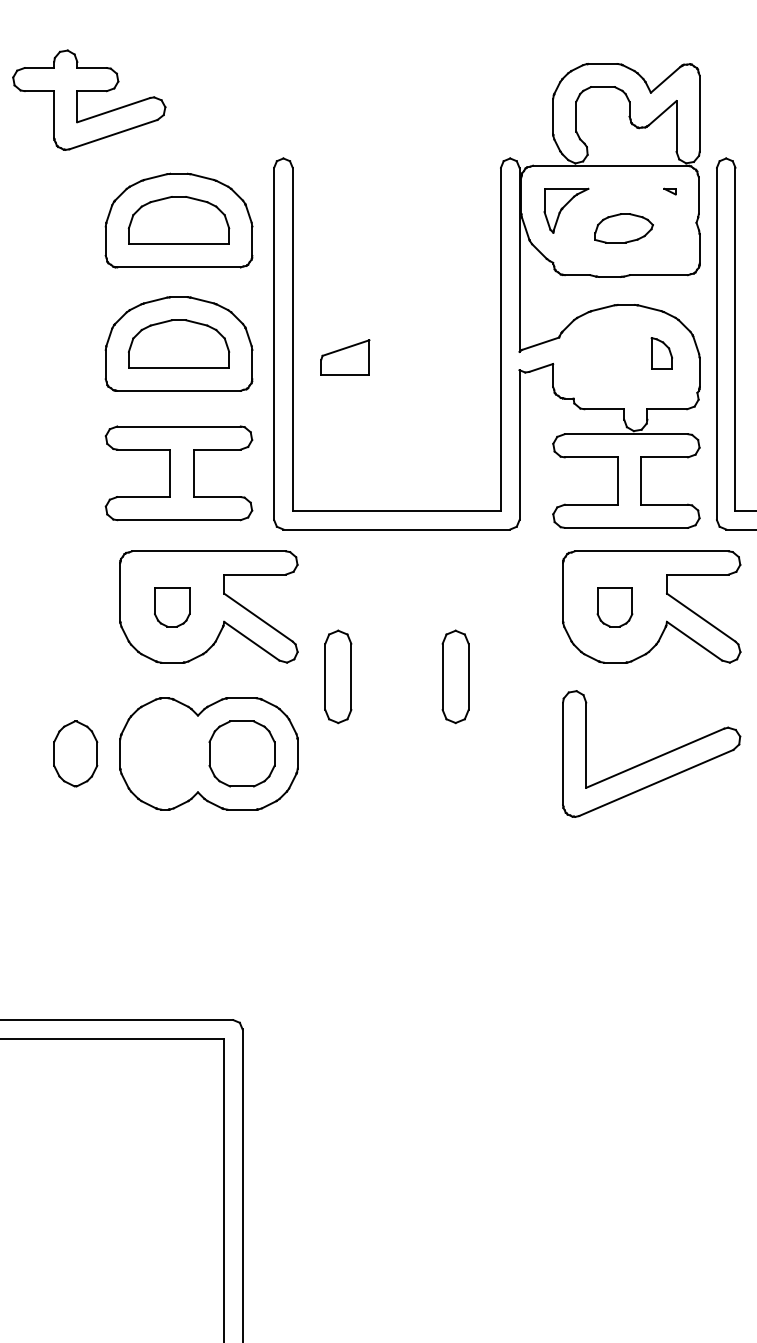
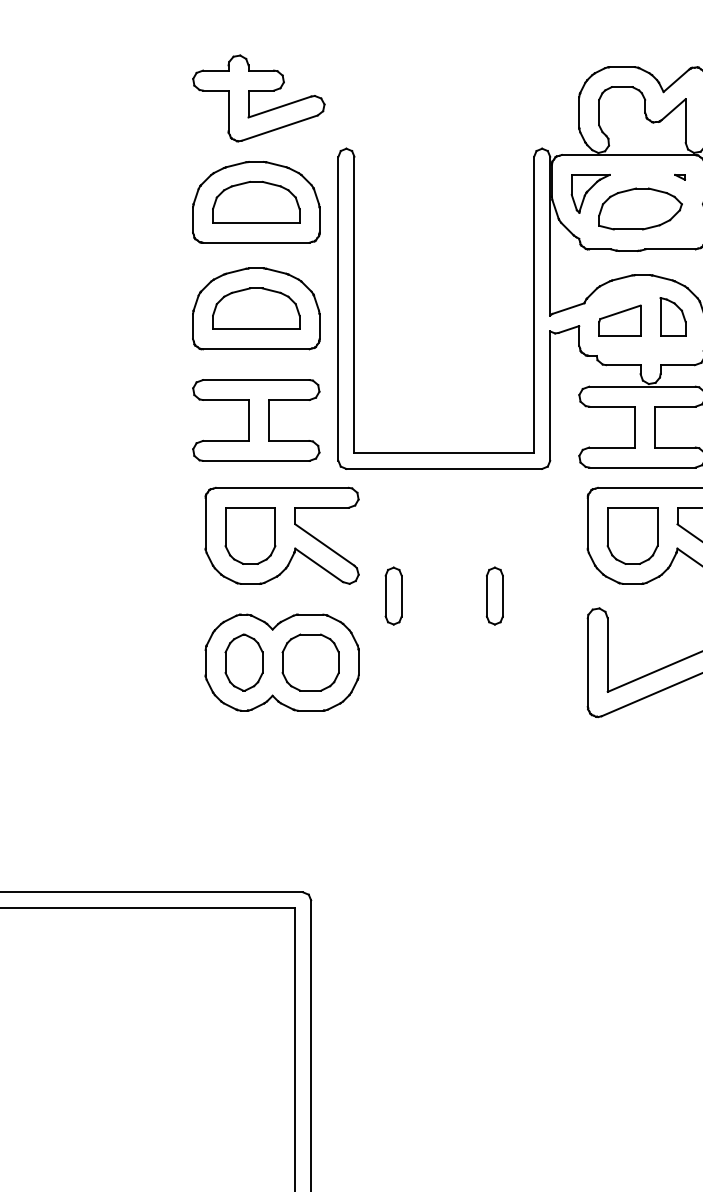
part: (88, 92) -> (258, 91), moved
part: (624, 227) -> (640, 208), size x1.67
part: (661, 352) -> (672, 316), size x1.43
part: (344, 357) -> (619, 320), moved
part: (172, 606) -> (250, 535), size x1.67
part: (614, 606) -> (632, 535), size x1.67
part: (337, 676) -> (393, 595), size x0.71
part: (454, 676) -> (494, 595), size x0.71
part: (74, 753) -> (243, 662), moved

